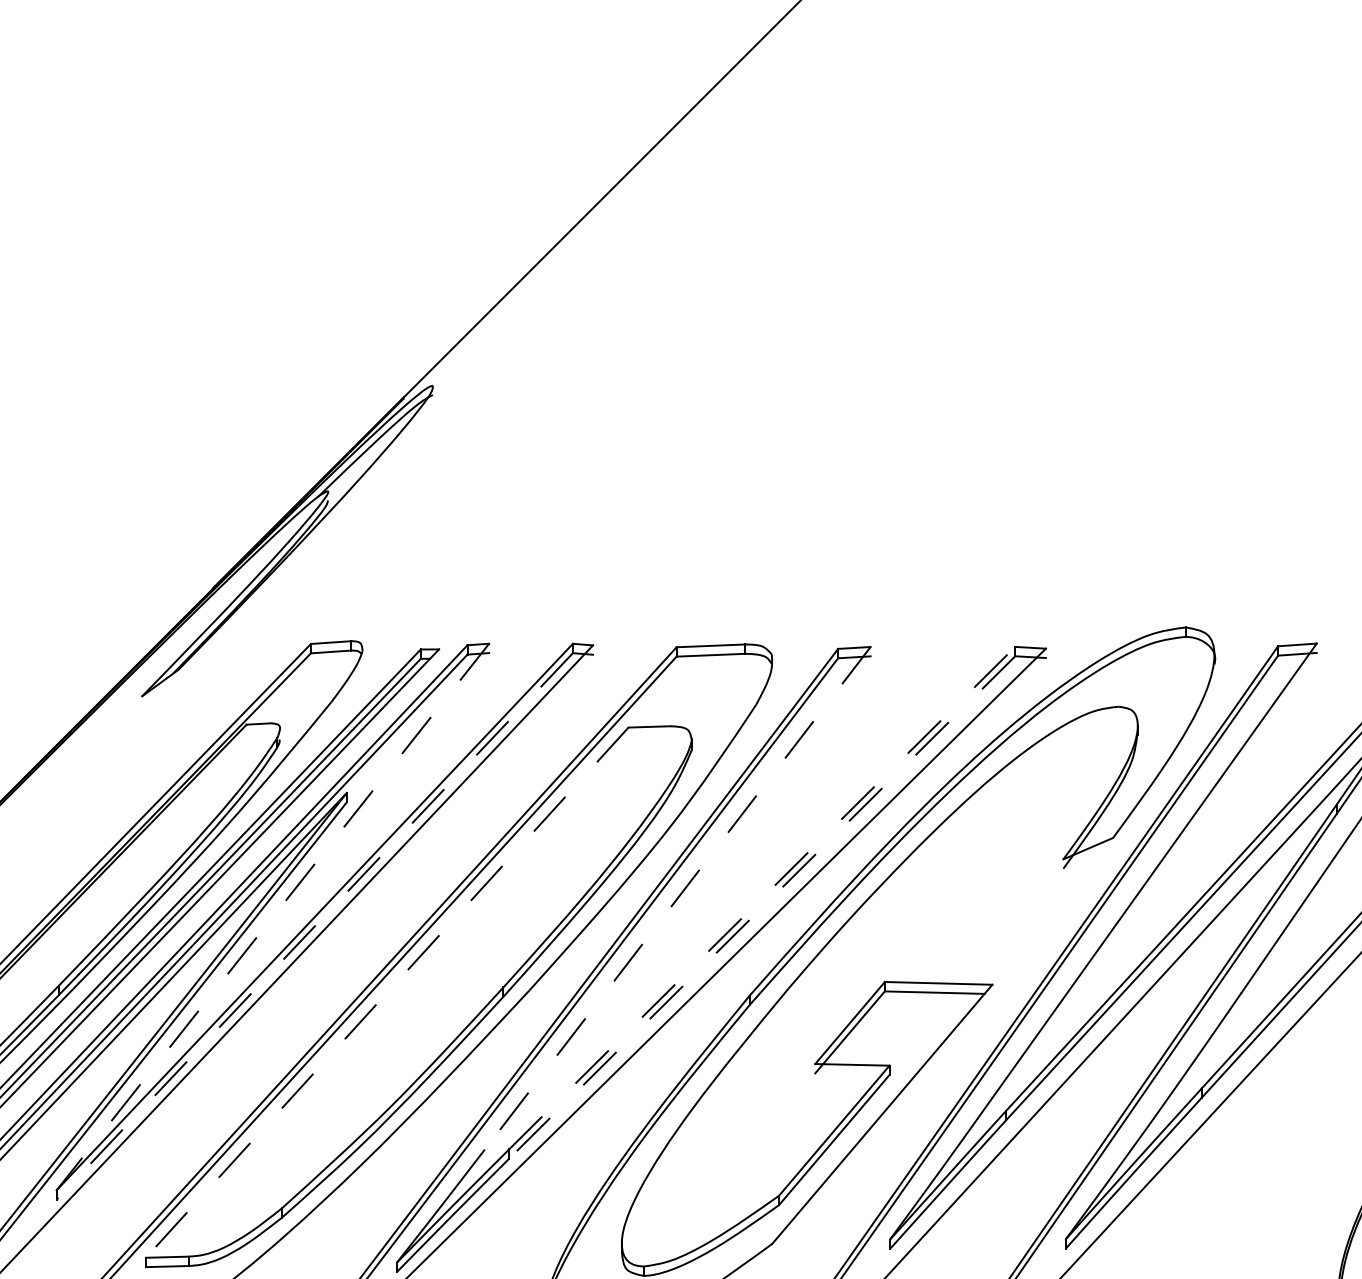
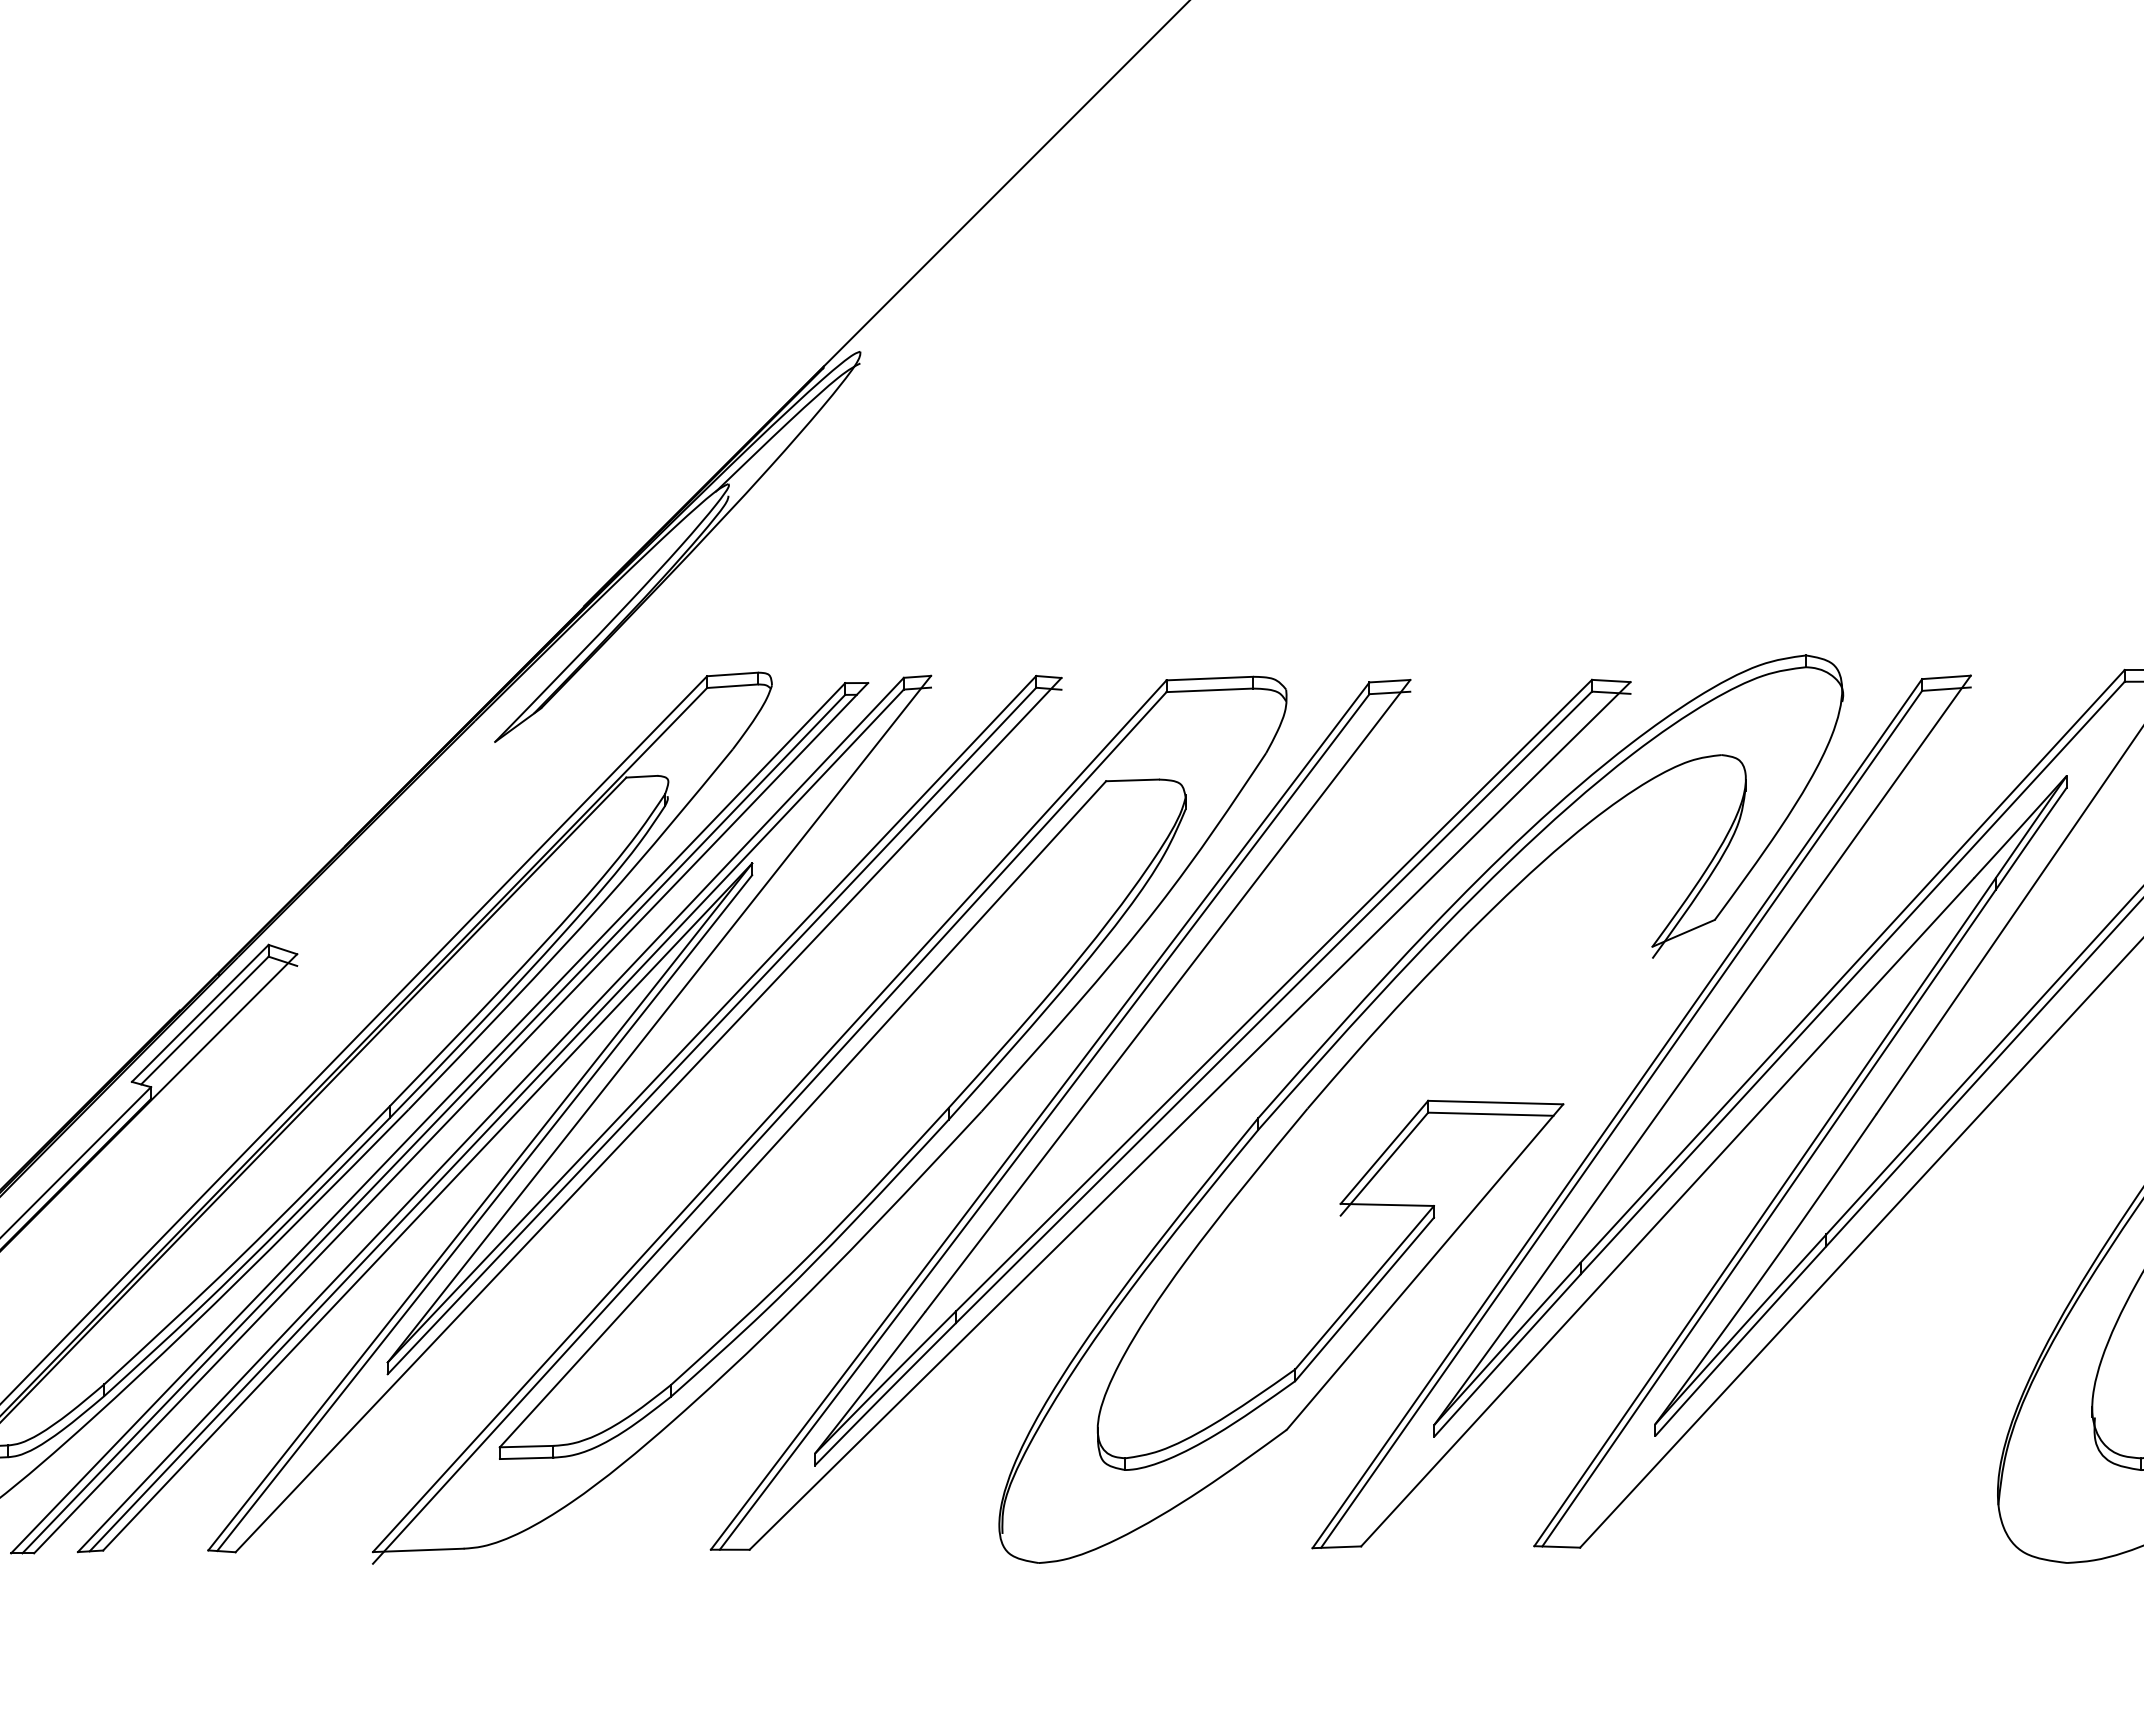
line: (677, 898) -> (1167, 995), dashed -> solid
line: (762, 898) -> (1274, 995), dashed -> solid
line: (761, 907) -> (1273, 1007), dashed -> solid
line: (273, 917) -> (659, 1019), dashed -> solid
line: (314, 926) -> (711, 1031), dashed -> solid
line: (386, 992) -> (802, 1114), dashed -> solid

